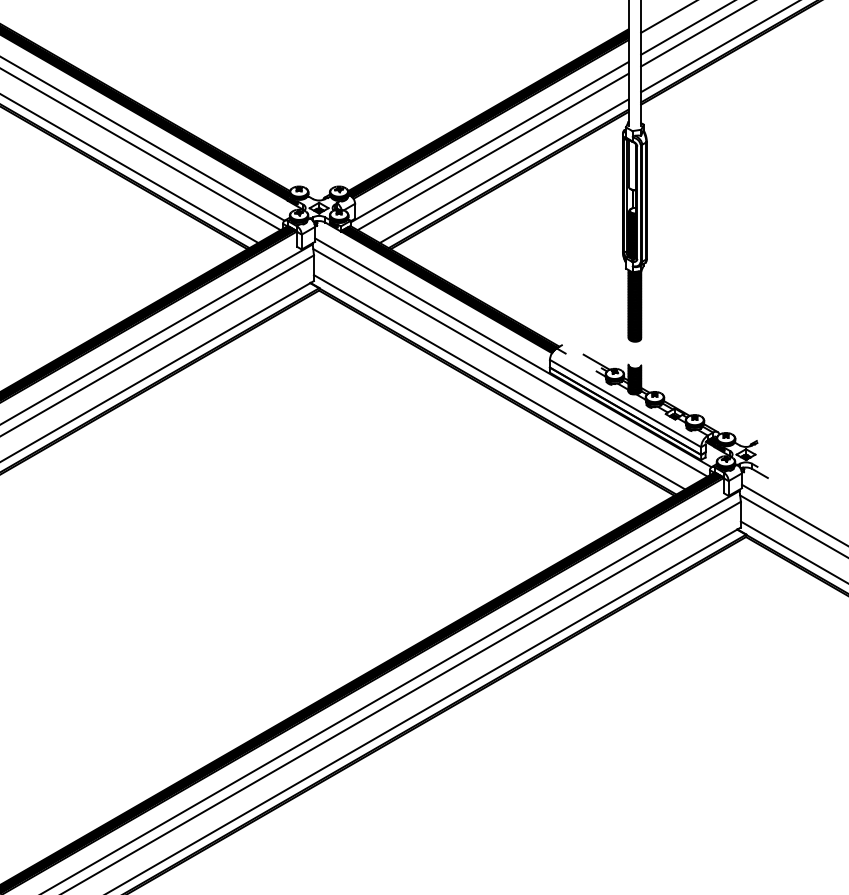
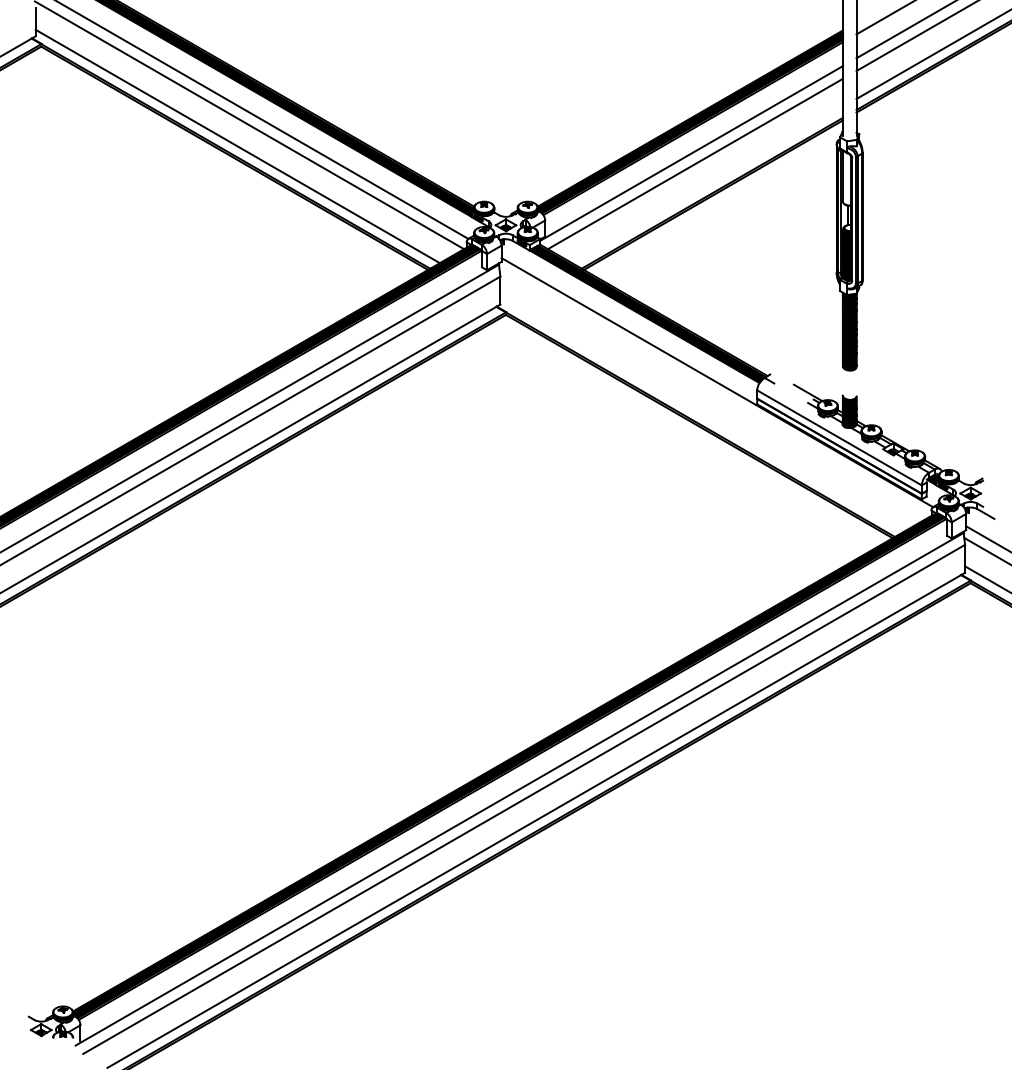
line: (504, 170) -> (707, 184), removed
line: (509, 362) -> (713, 393), removed
line: (499, 382) -> (702, 414), removed

